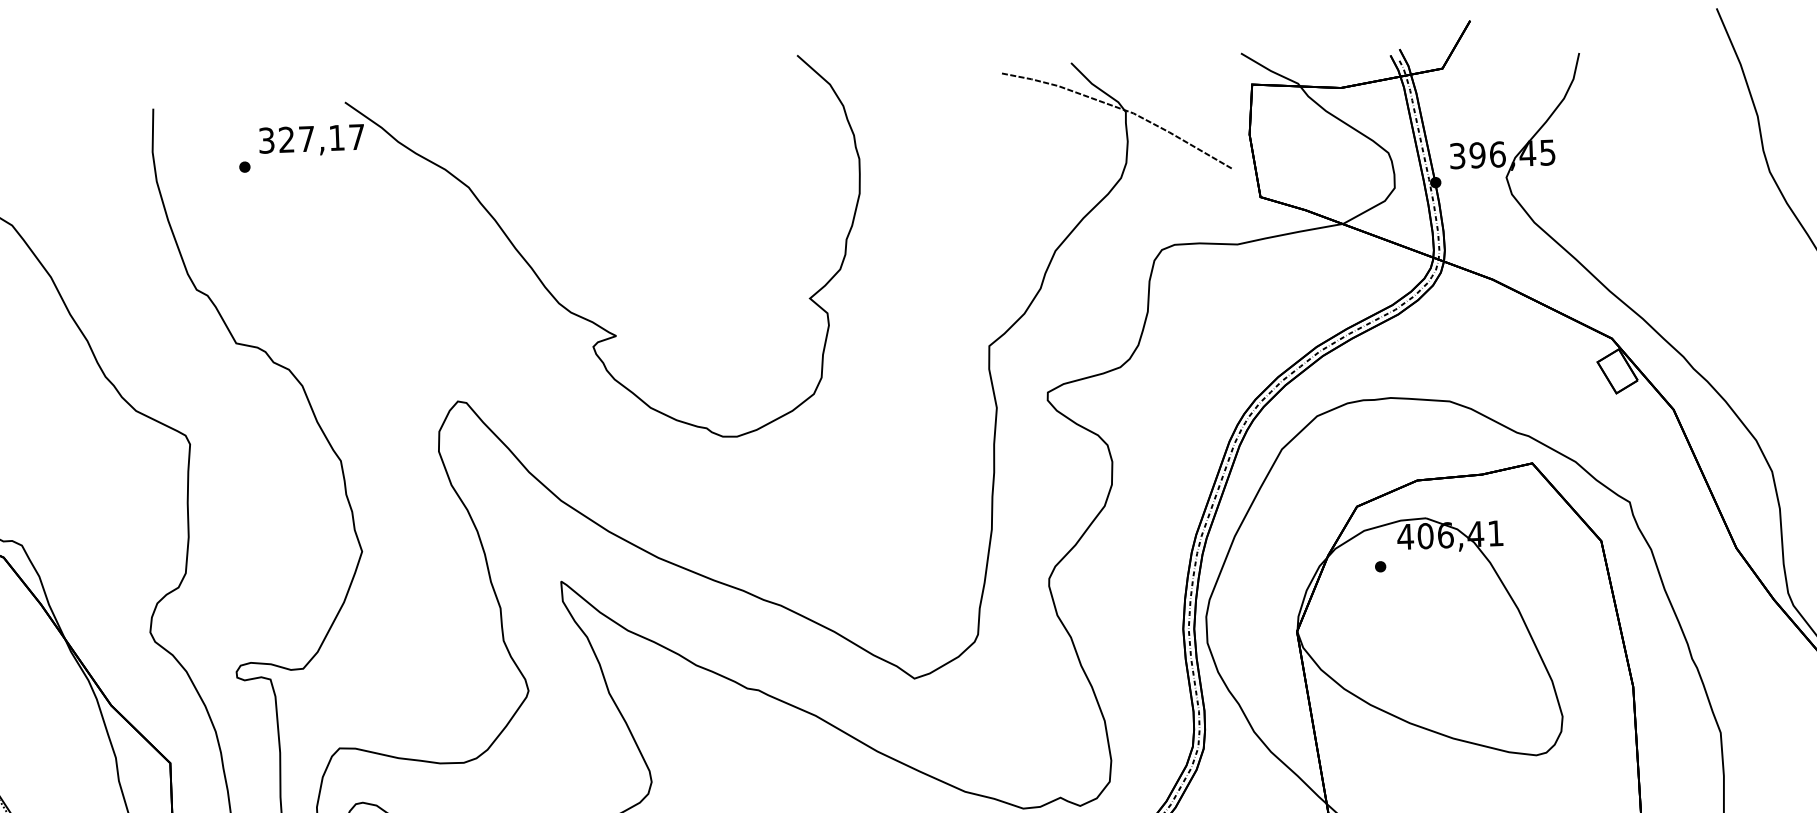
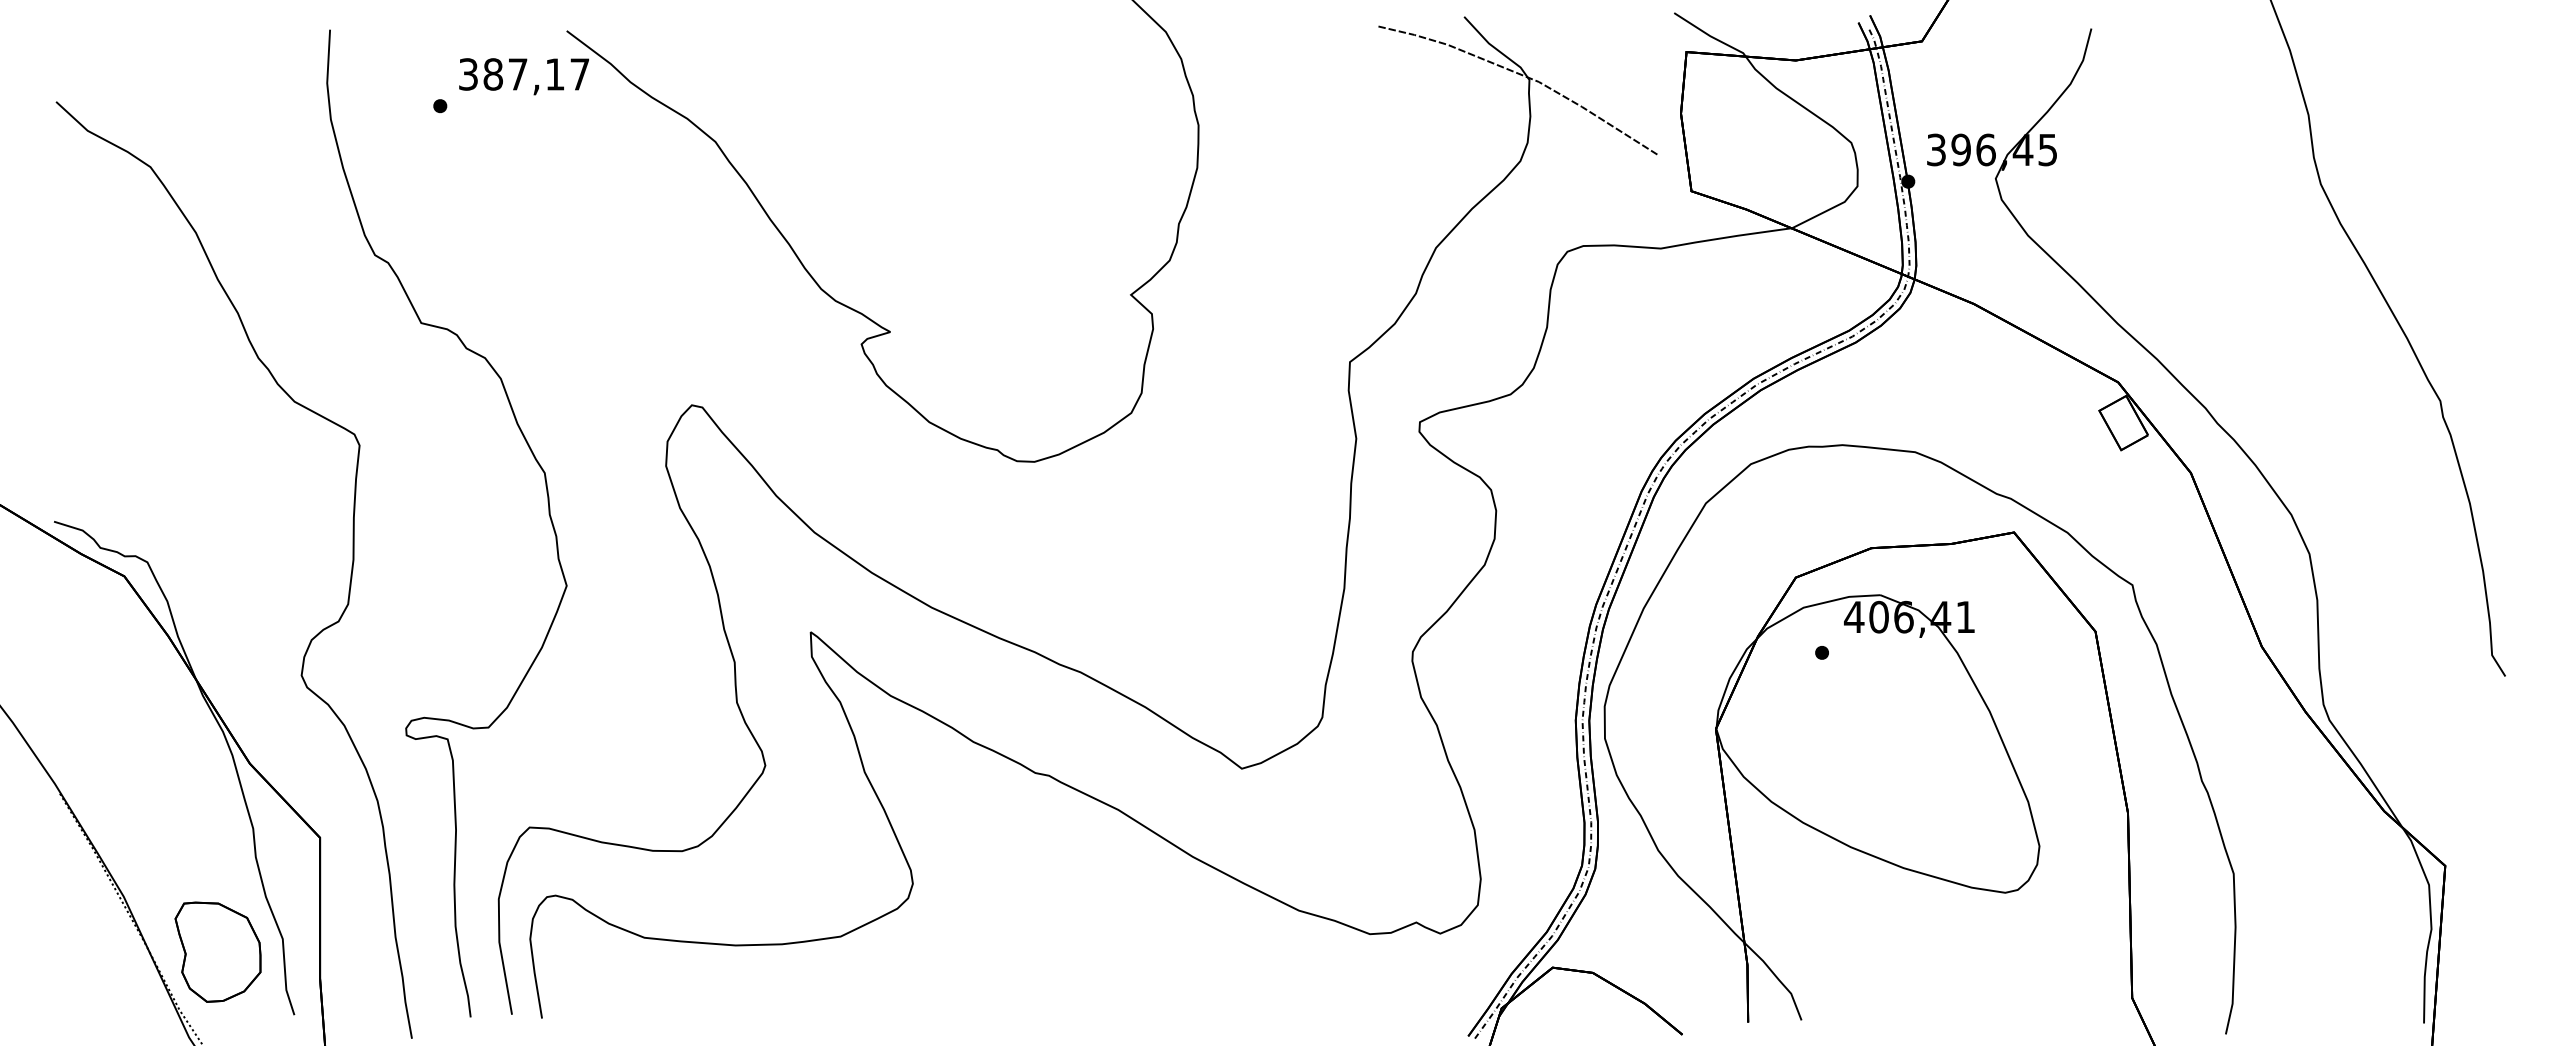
text: (286, 139) -> (492, 74), 327,17 -> 387,17

